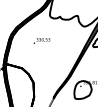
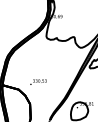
text: (41, 40) -> (38, 81), moved

